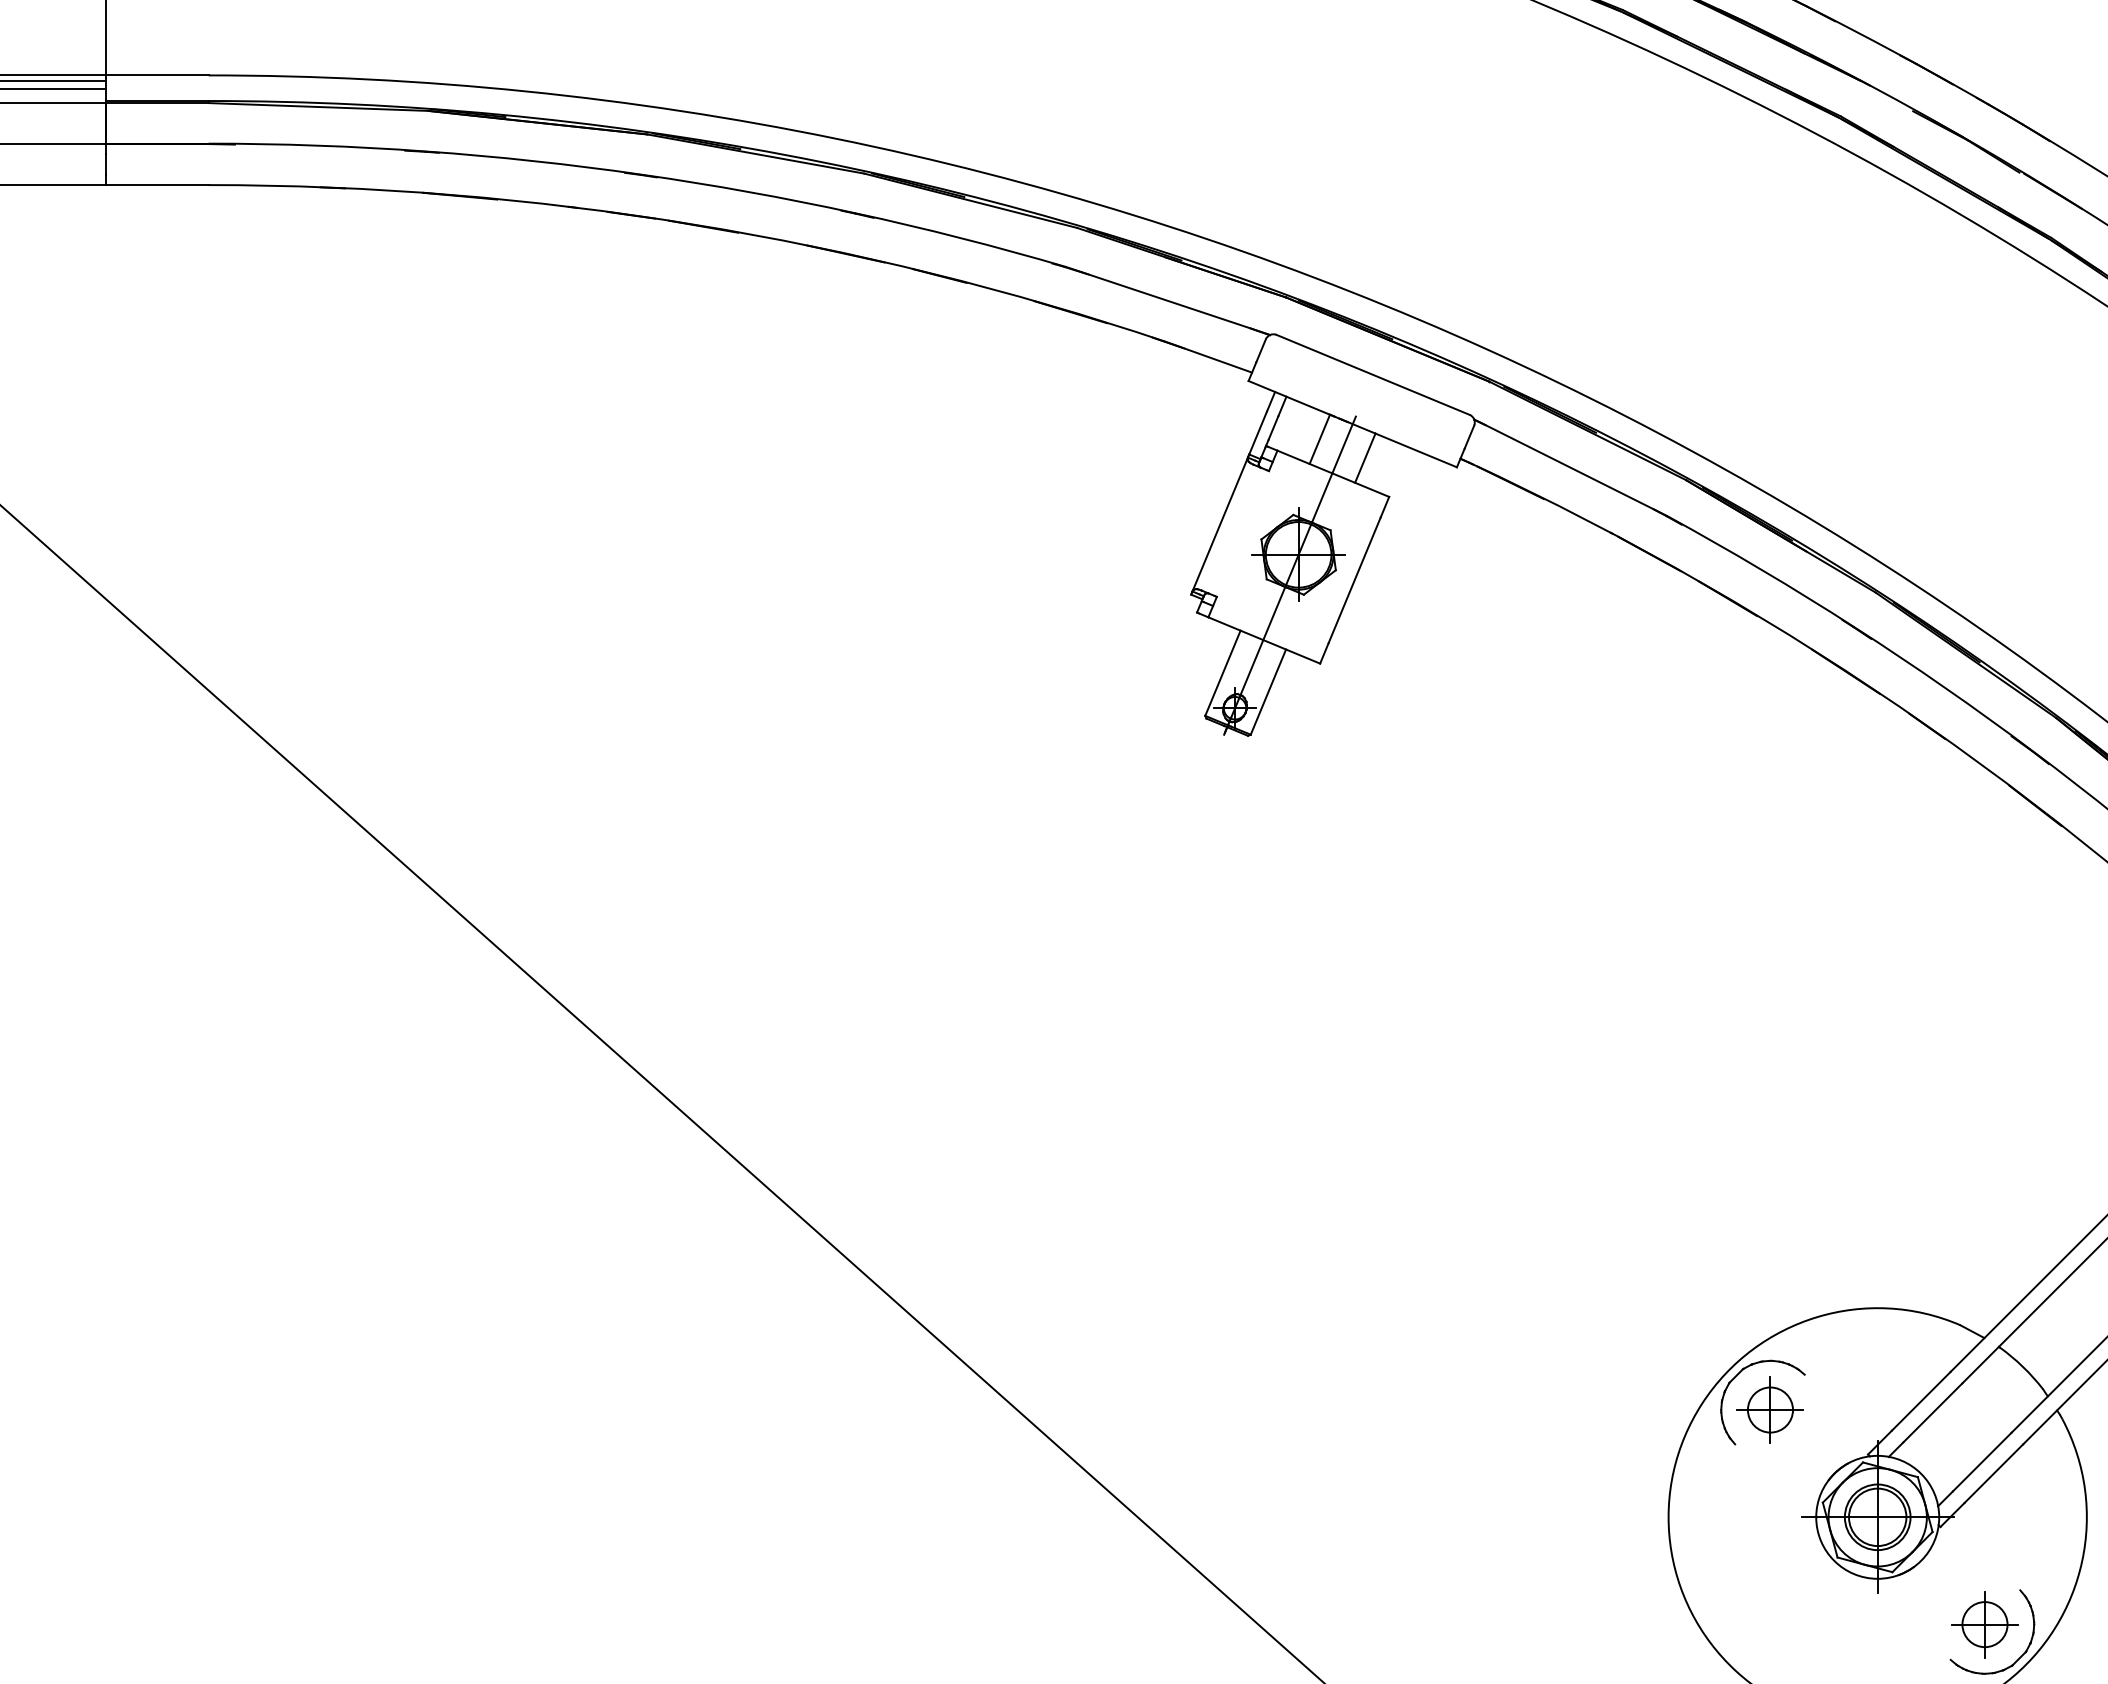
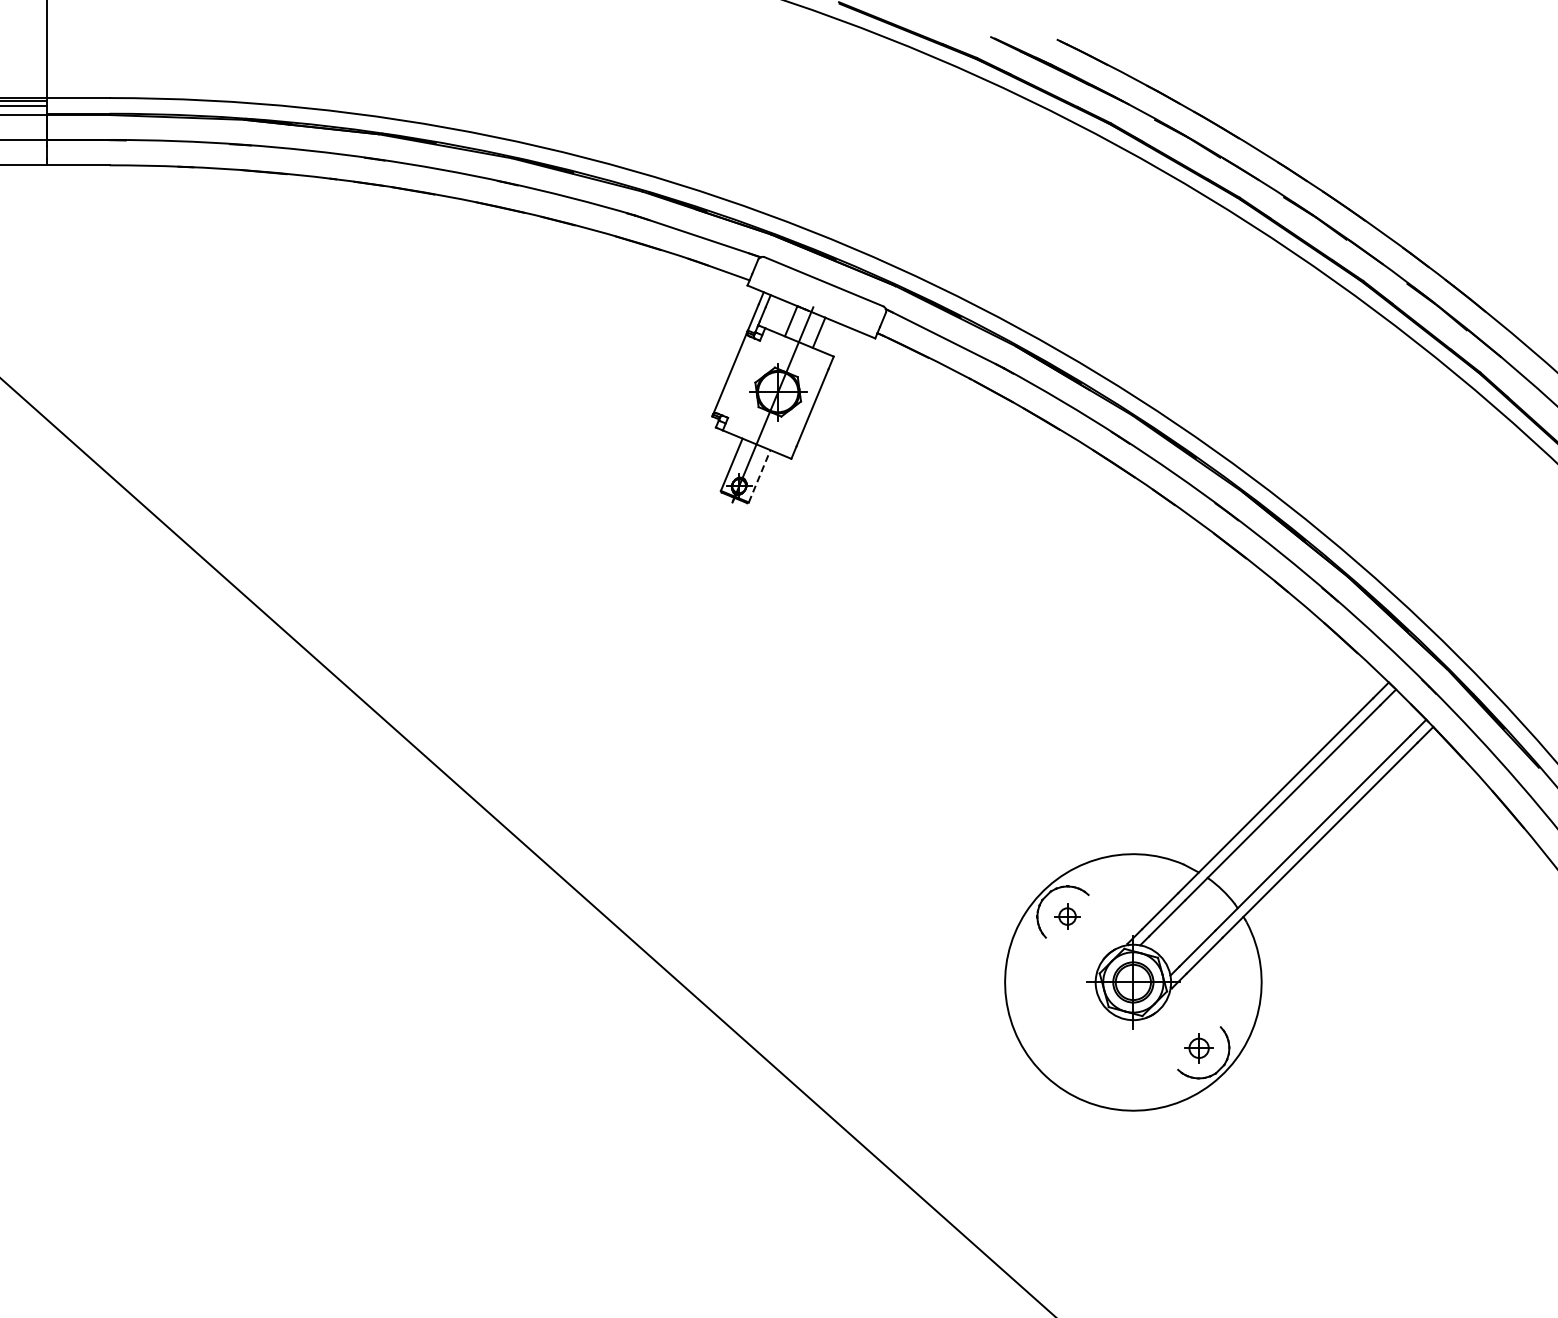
line: (1268, 690) -> (759, 475), solid -> dashed
part: (1770, 1409) -> (1067, 916), size x0.6
part: (1983, 1624) -> (1198, 1048), size x0.7

